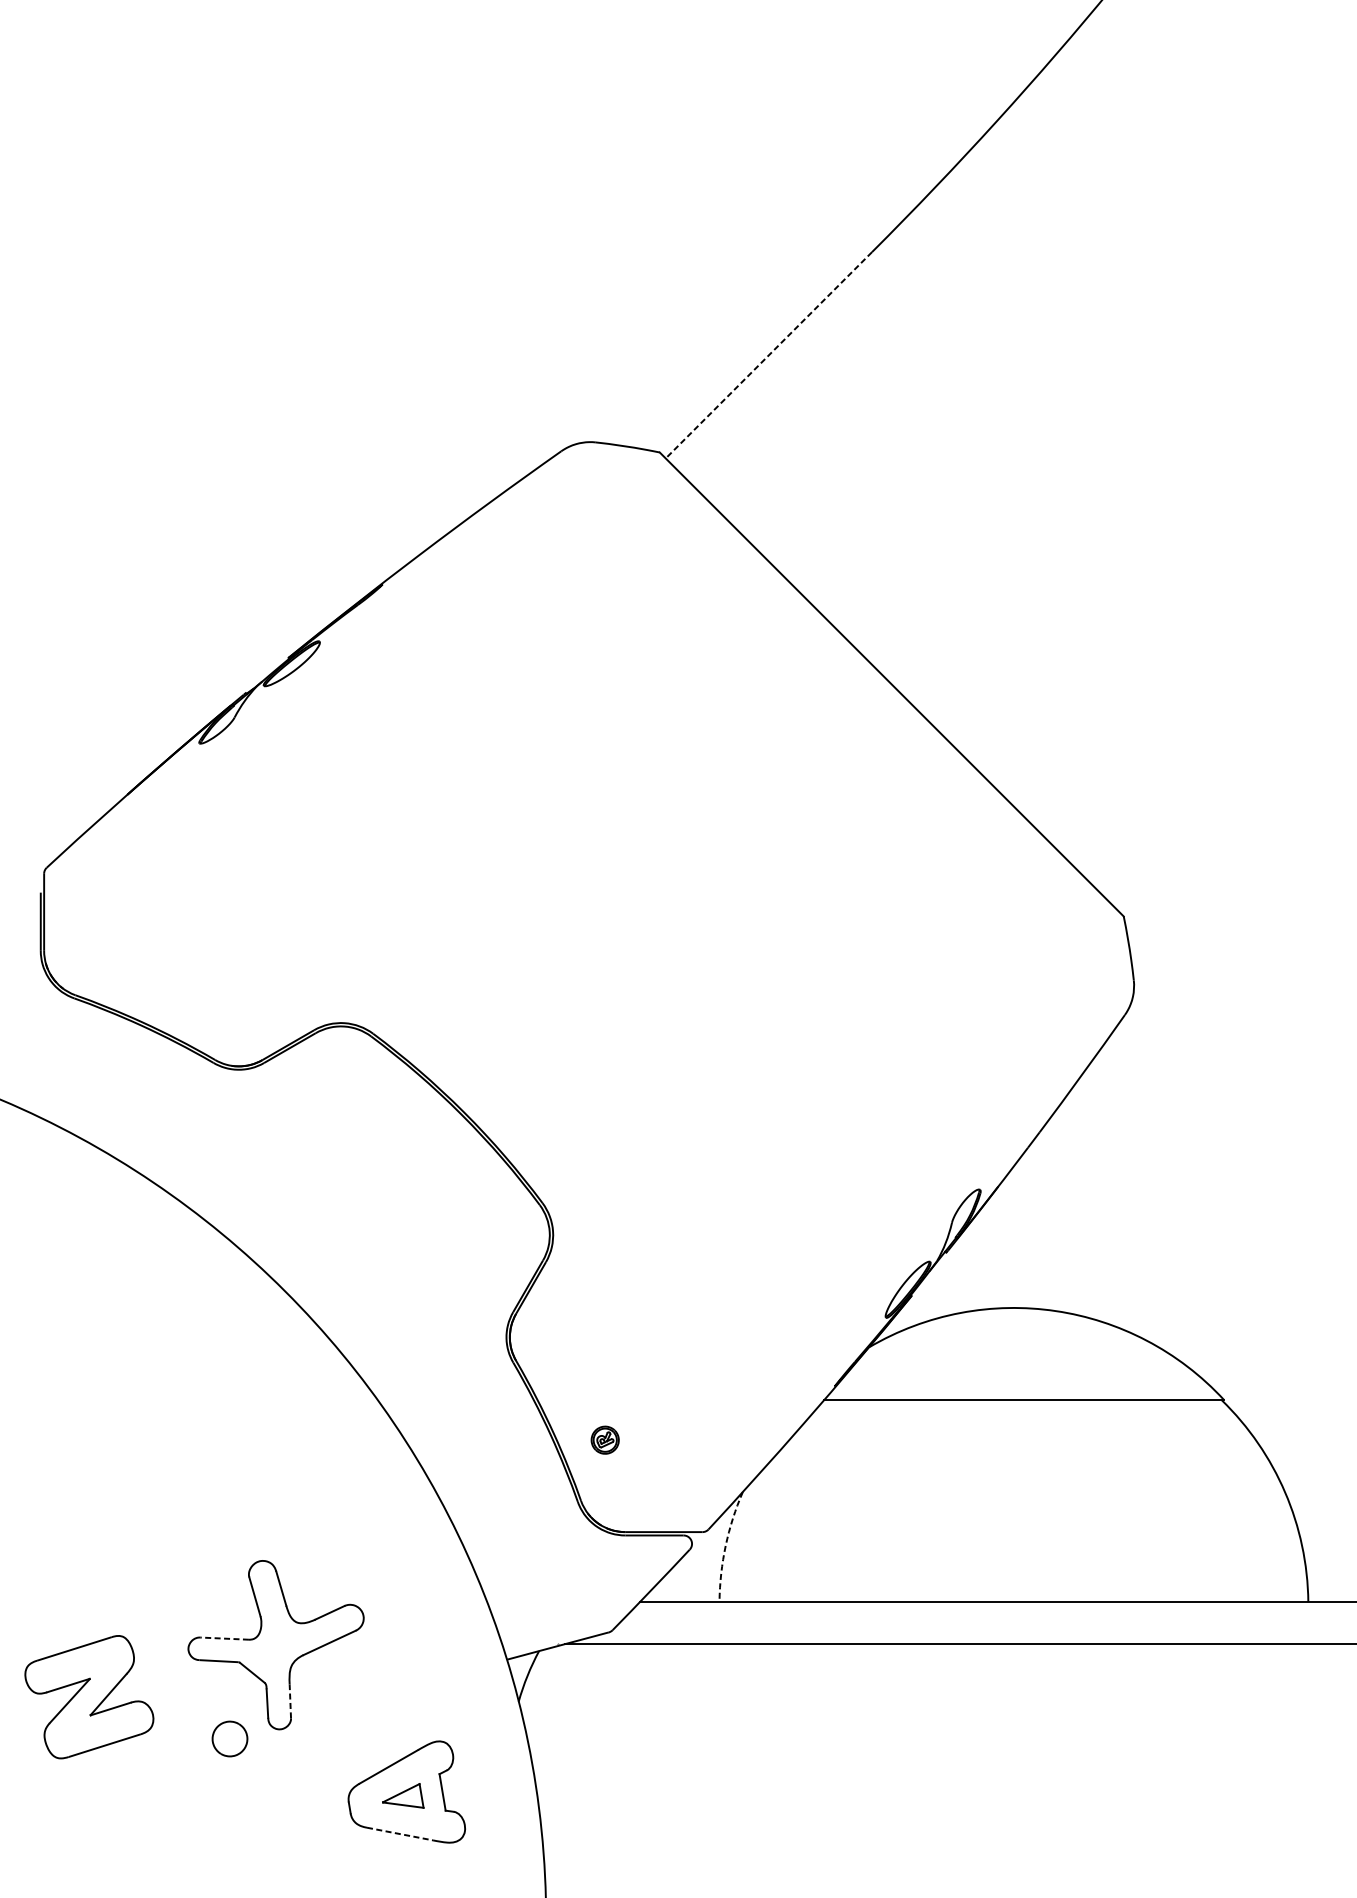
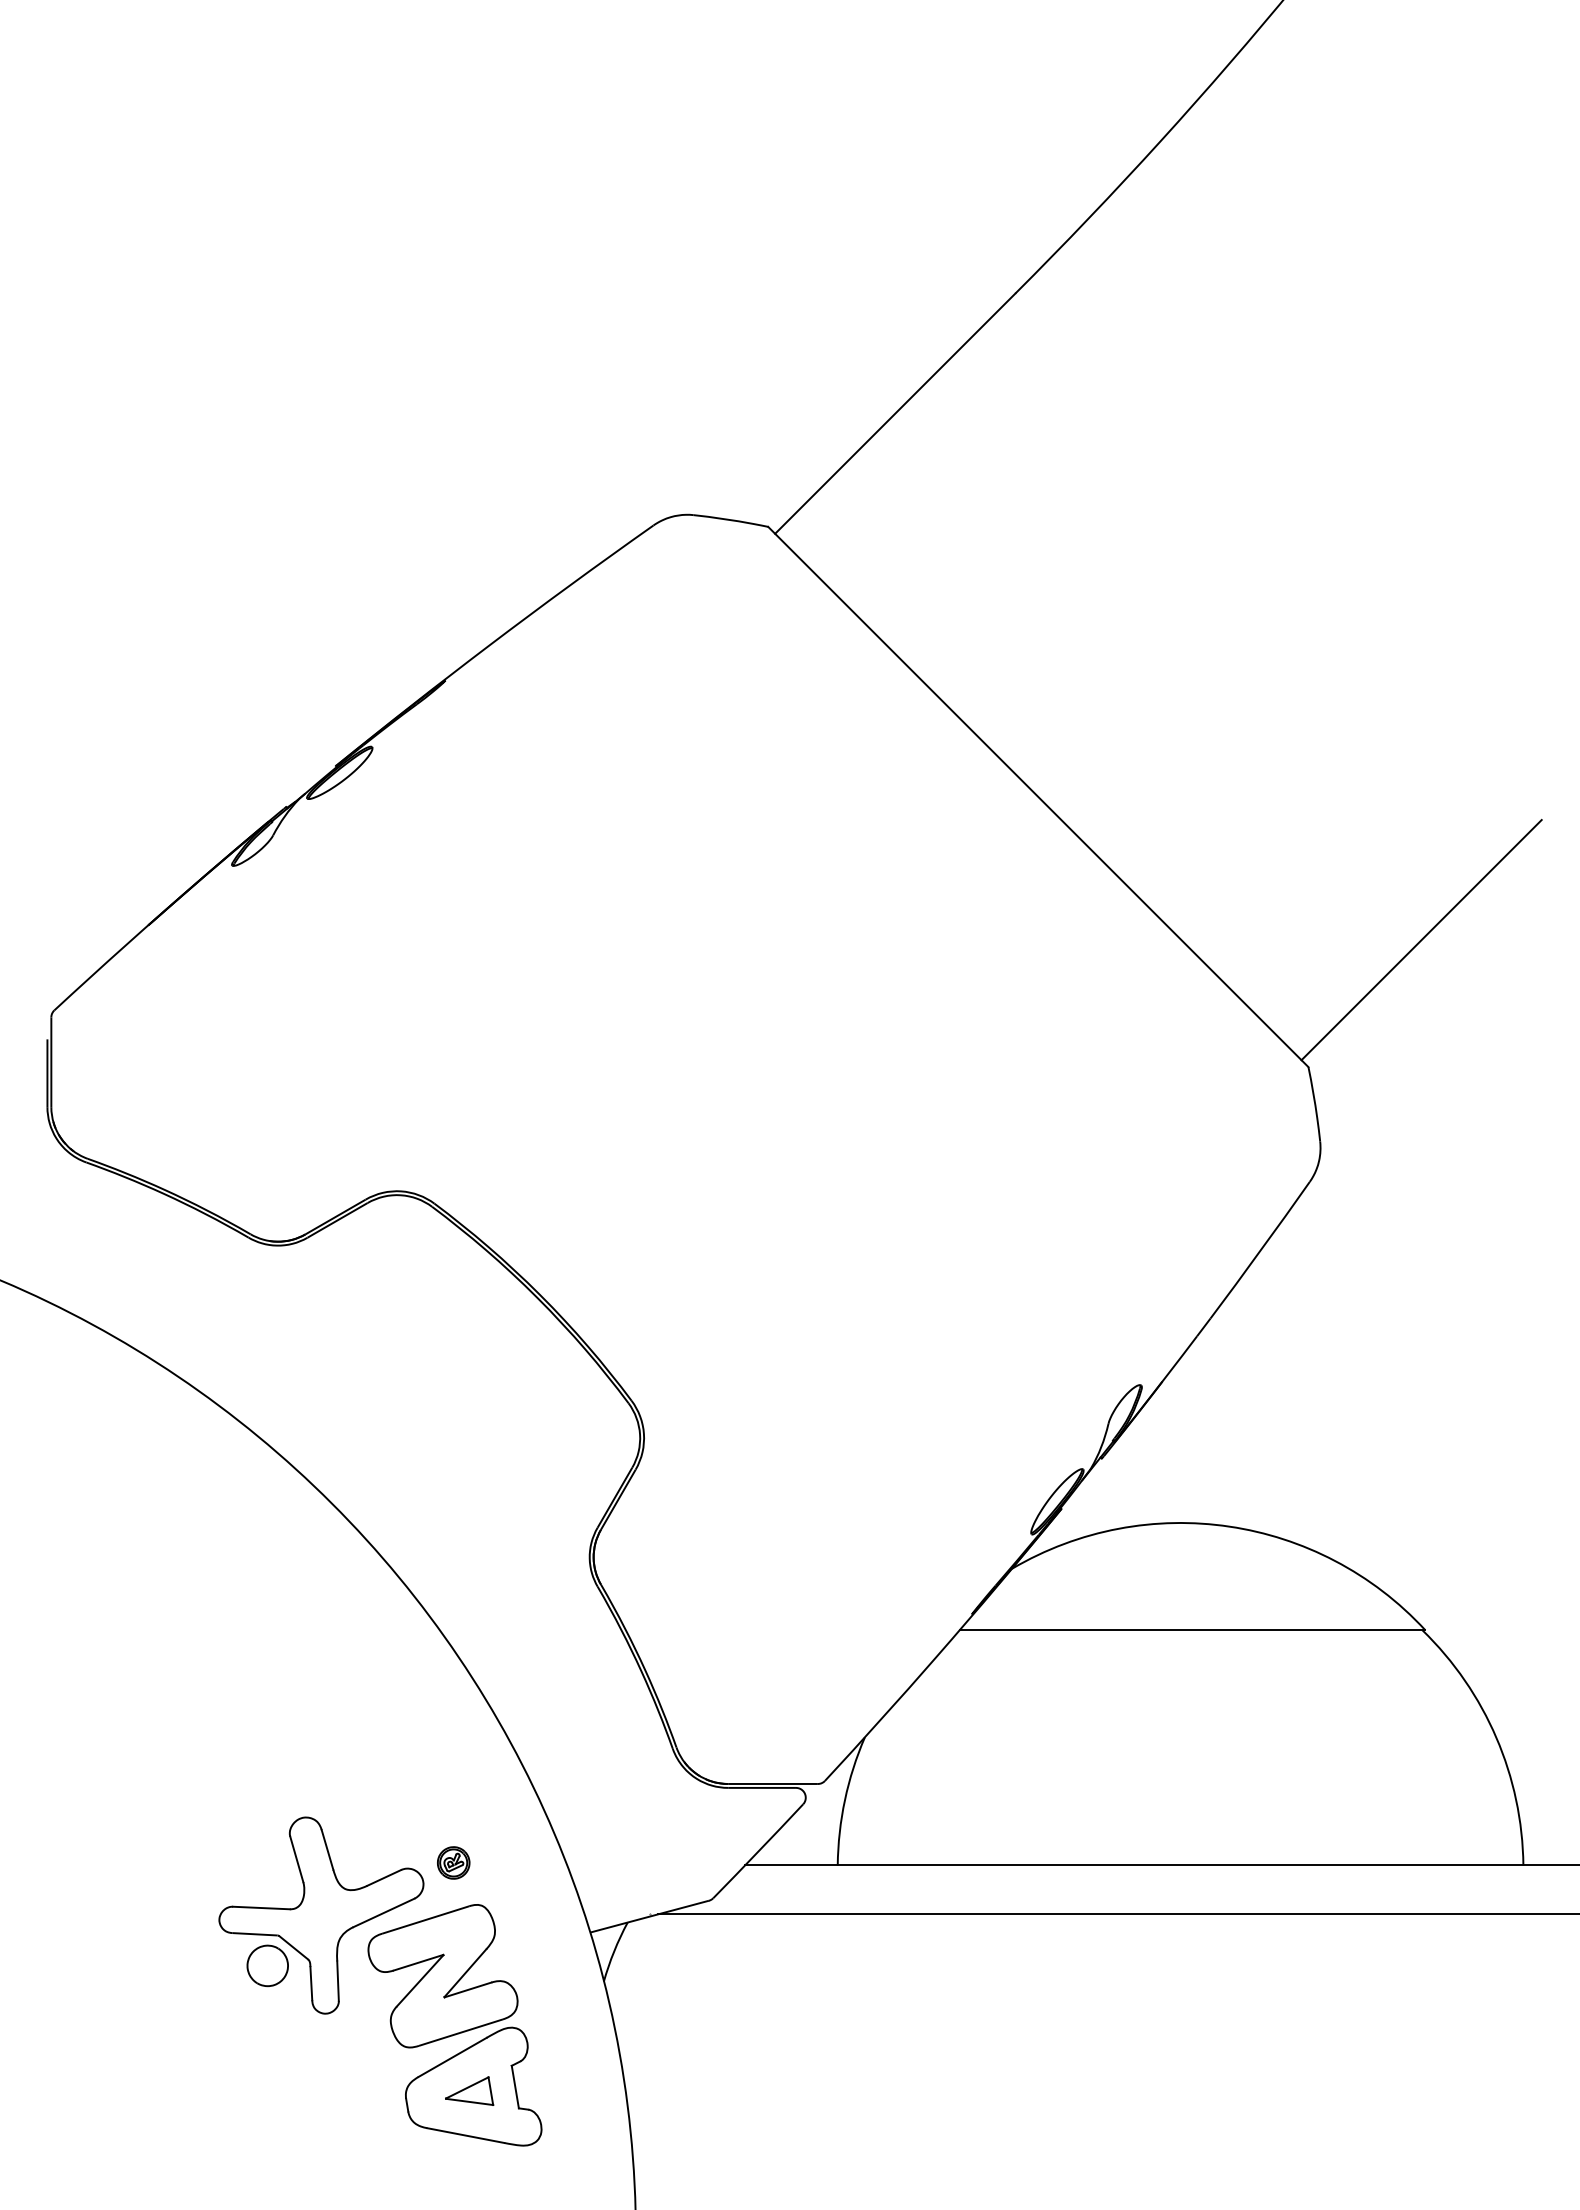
line: (769, 355) -> (895, 413), dashed -> solid
line: (1220, 807) -> (1421, 940), added
part: (605, 1439) -> (453, 1862), moved
arc: (725, 1546) -> (844, 1800), dashed -> solid
line: (223, 1639) -> (260, 1908), dashed -> solid
part: (88, 1697) -> (442, 1976), moved
line: (290, 1701) -> (338, 1981), dashed -> solid
part: (229, 1738) -> (267, 1965), moved
line: (400, 1833) -> (466, 2135), dashed -> solid

